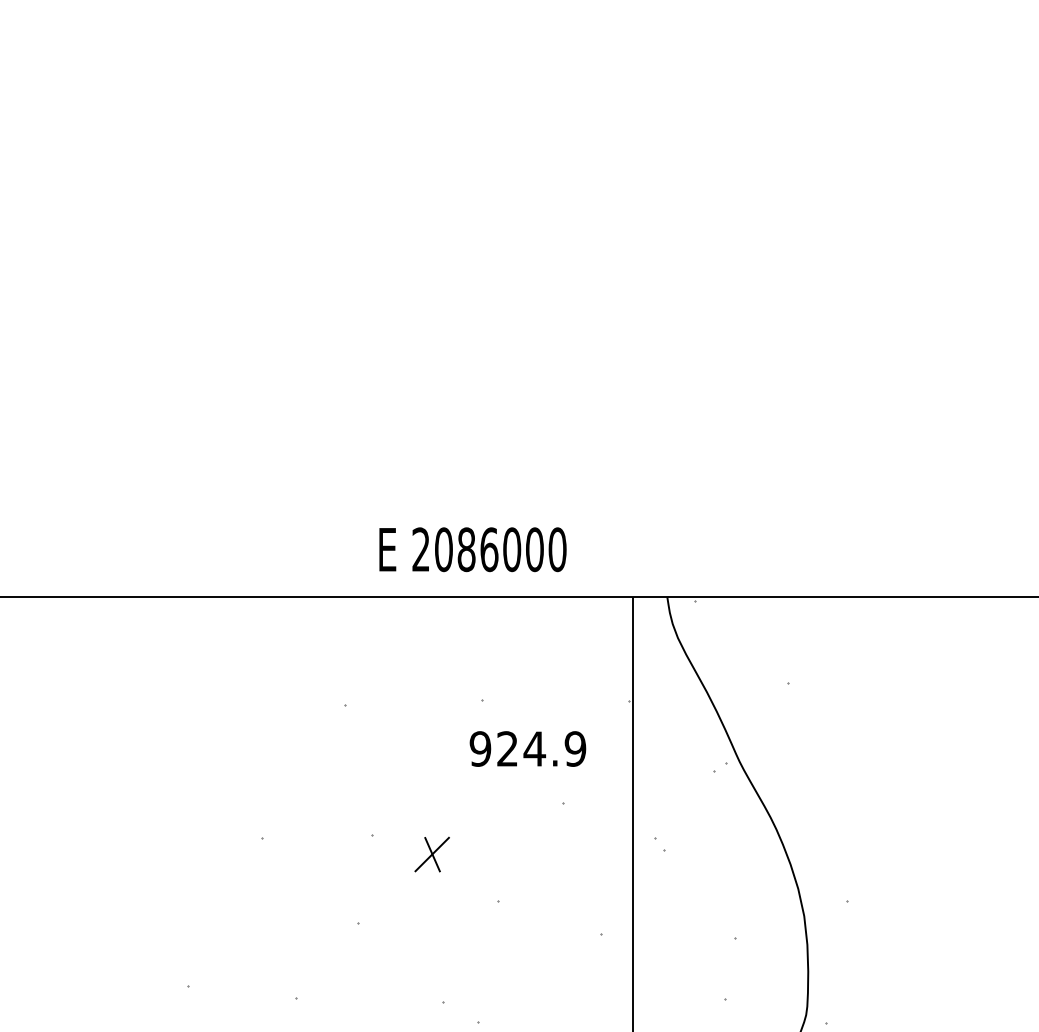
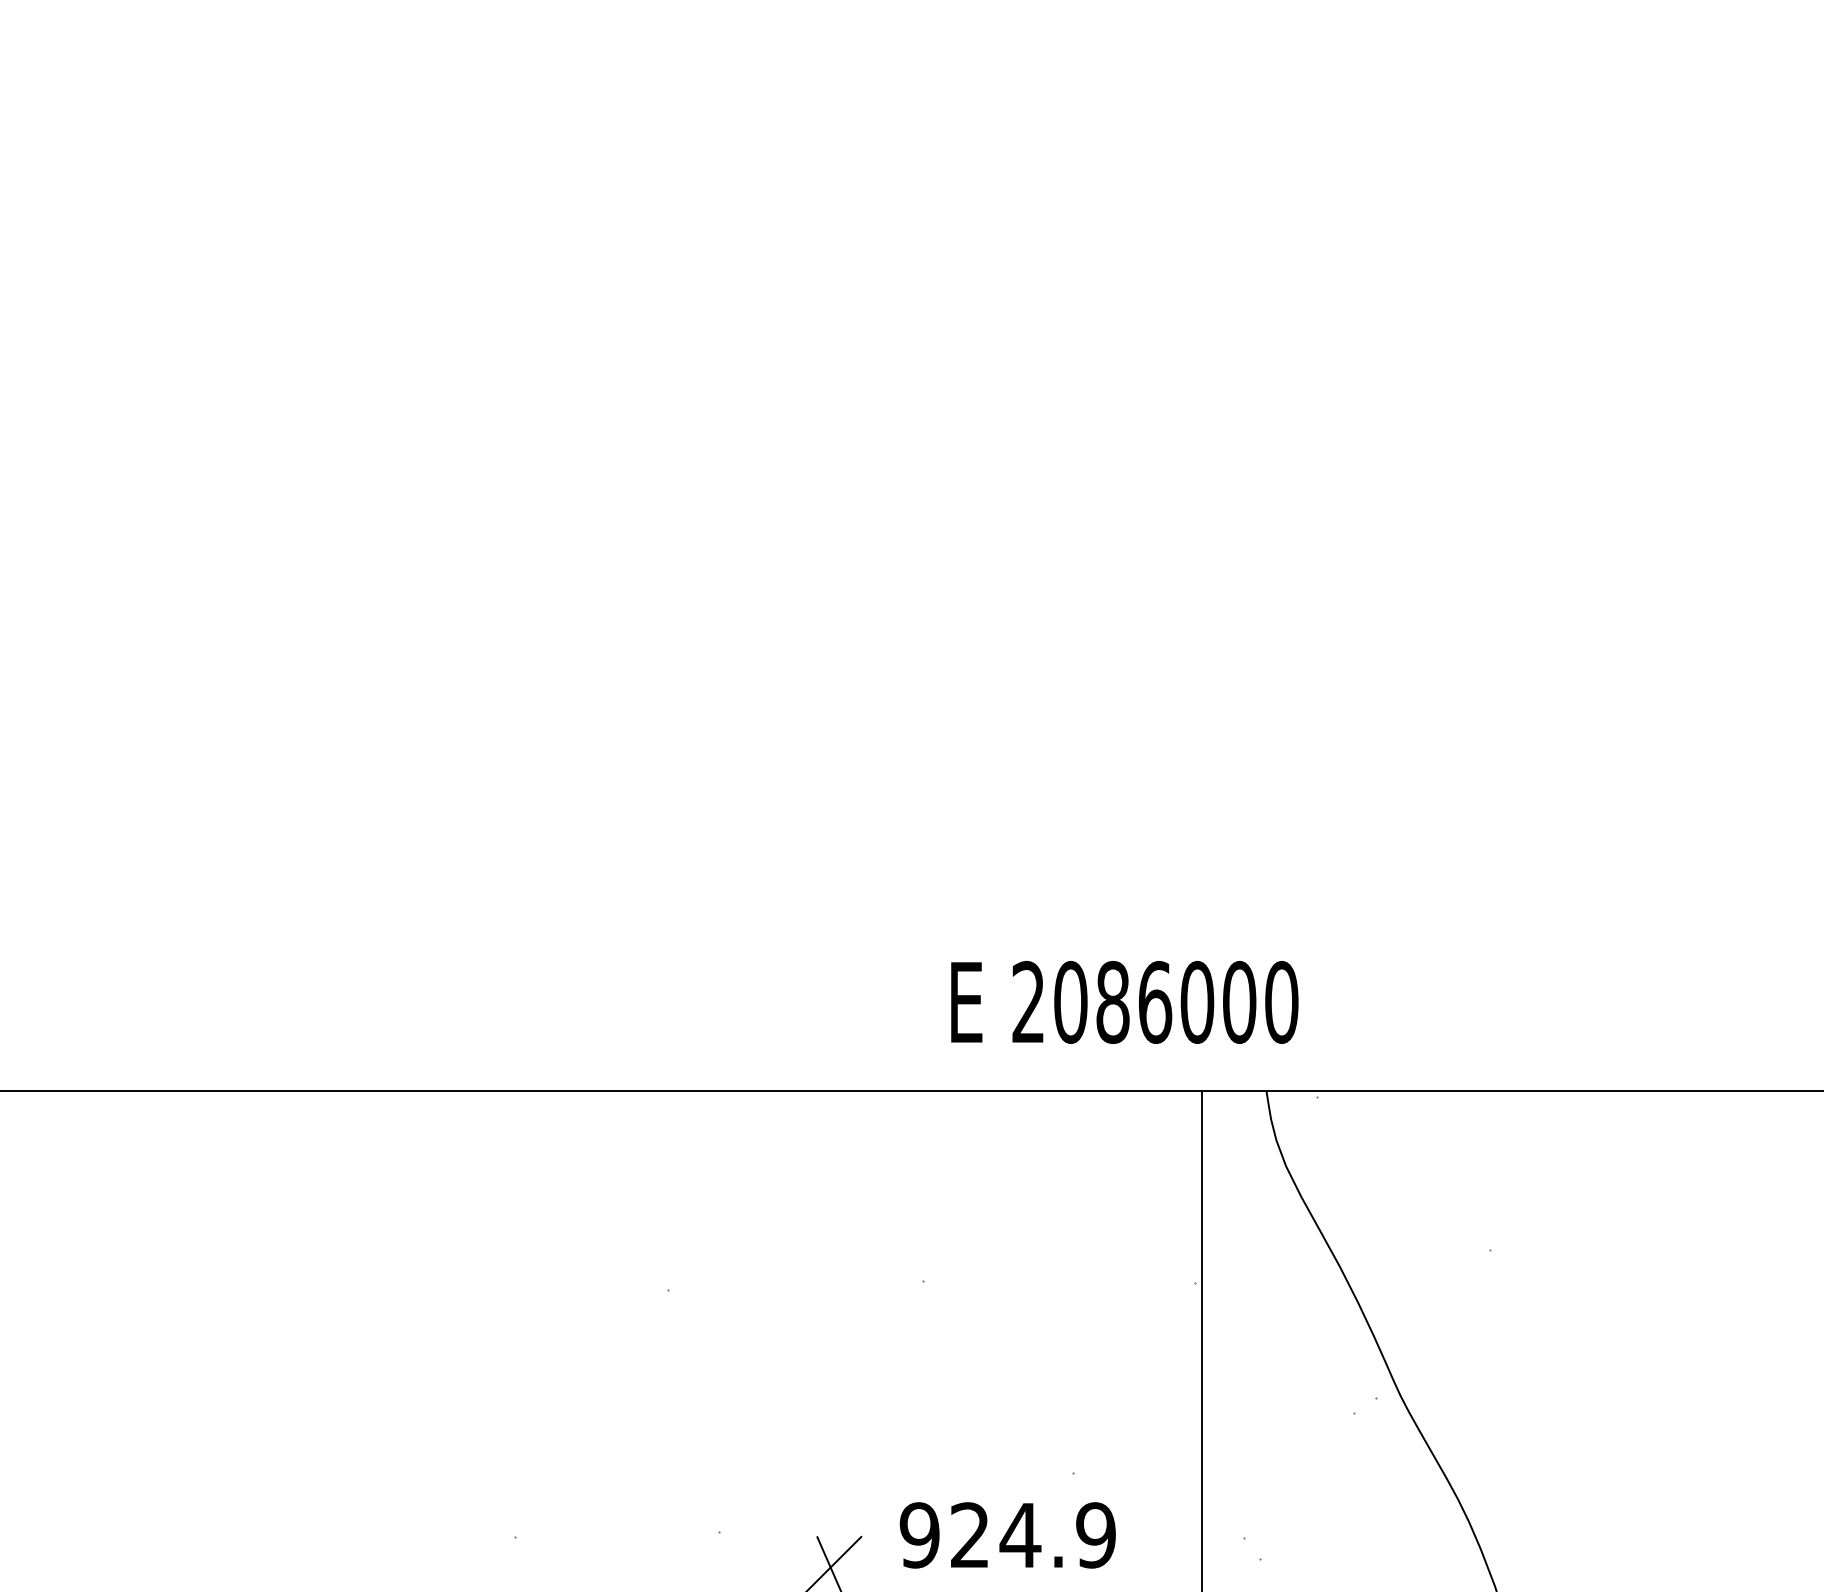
text: (472, 549) -> (1123, 1002), moved
text: (527, 748) -> (1006, 1534), moved

